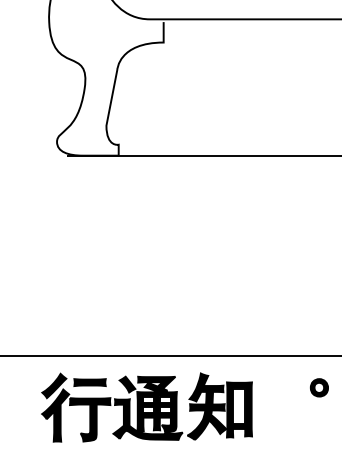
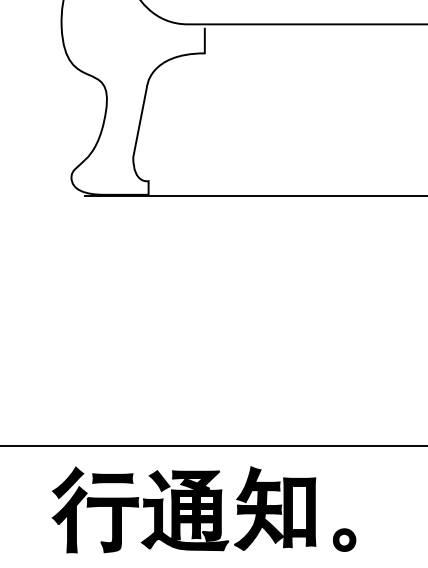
part: (319, 387) -> (344, 539), moved

